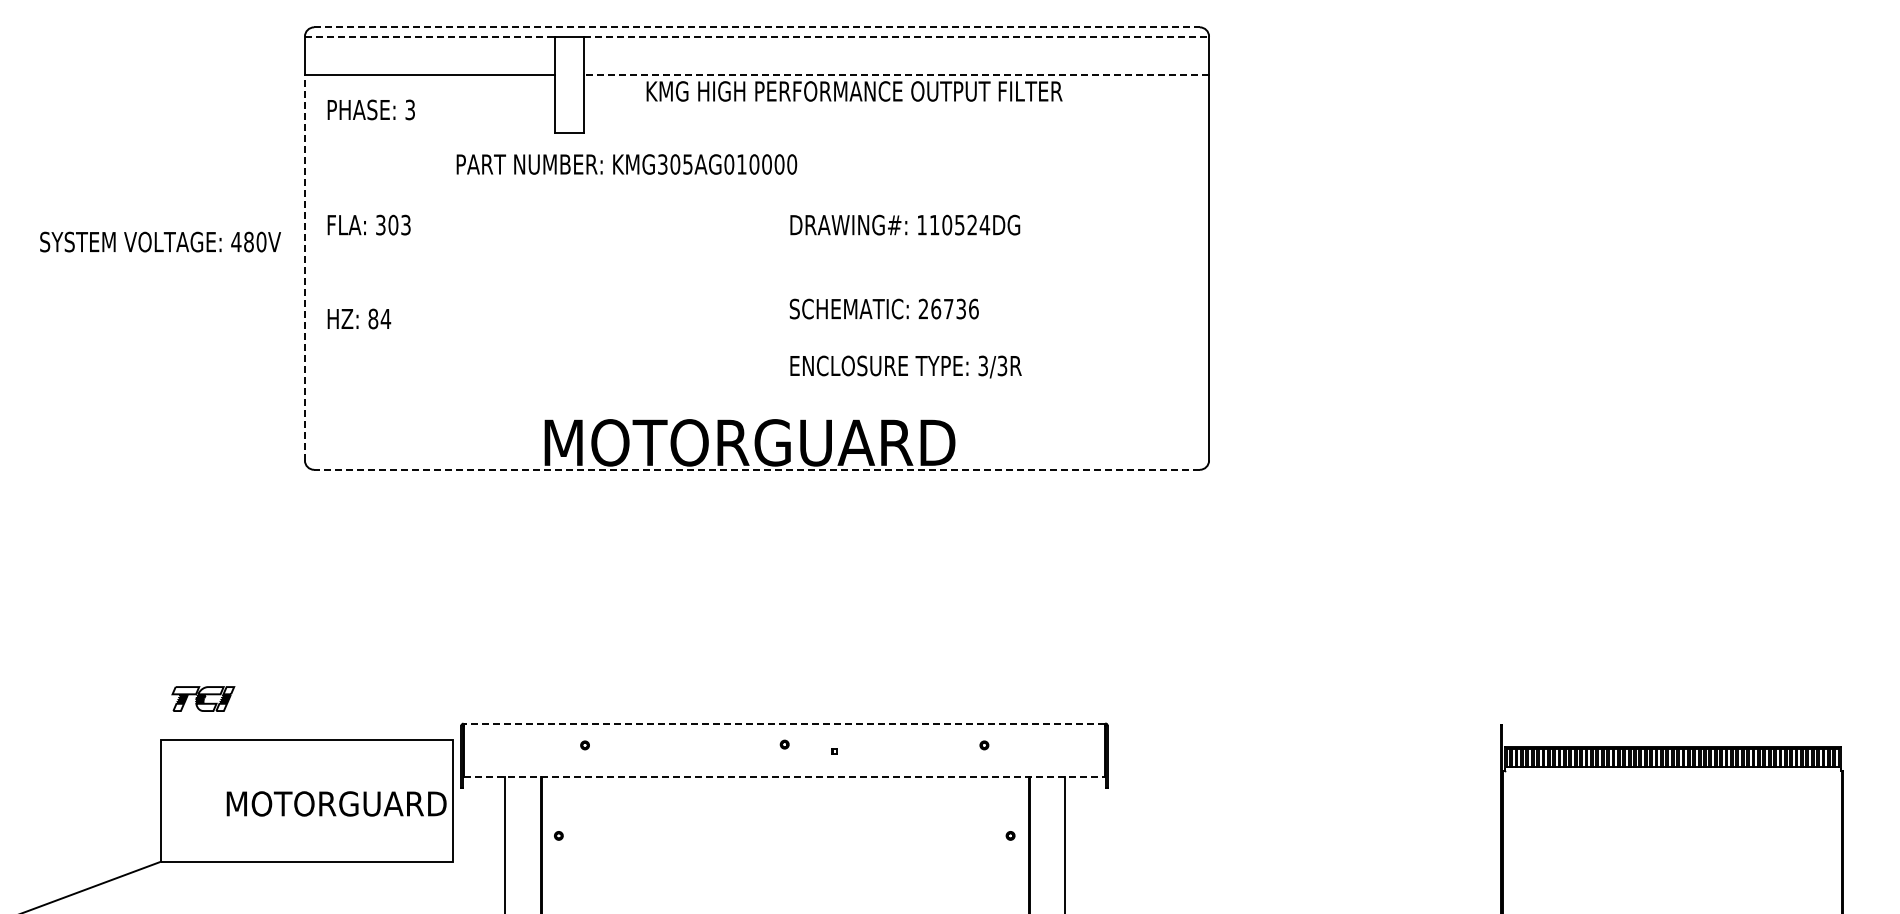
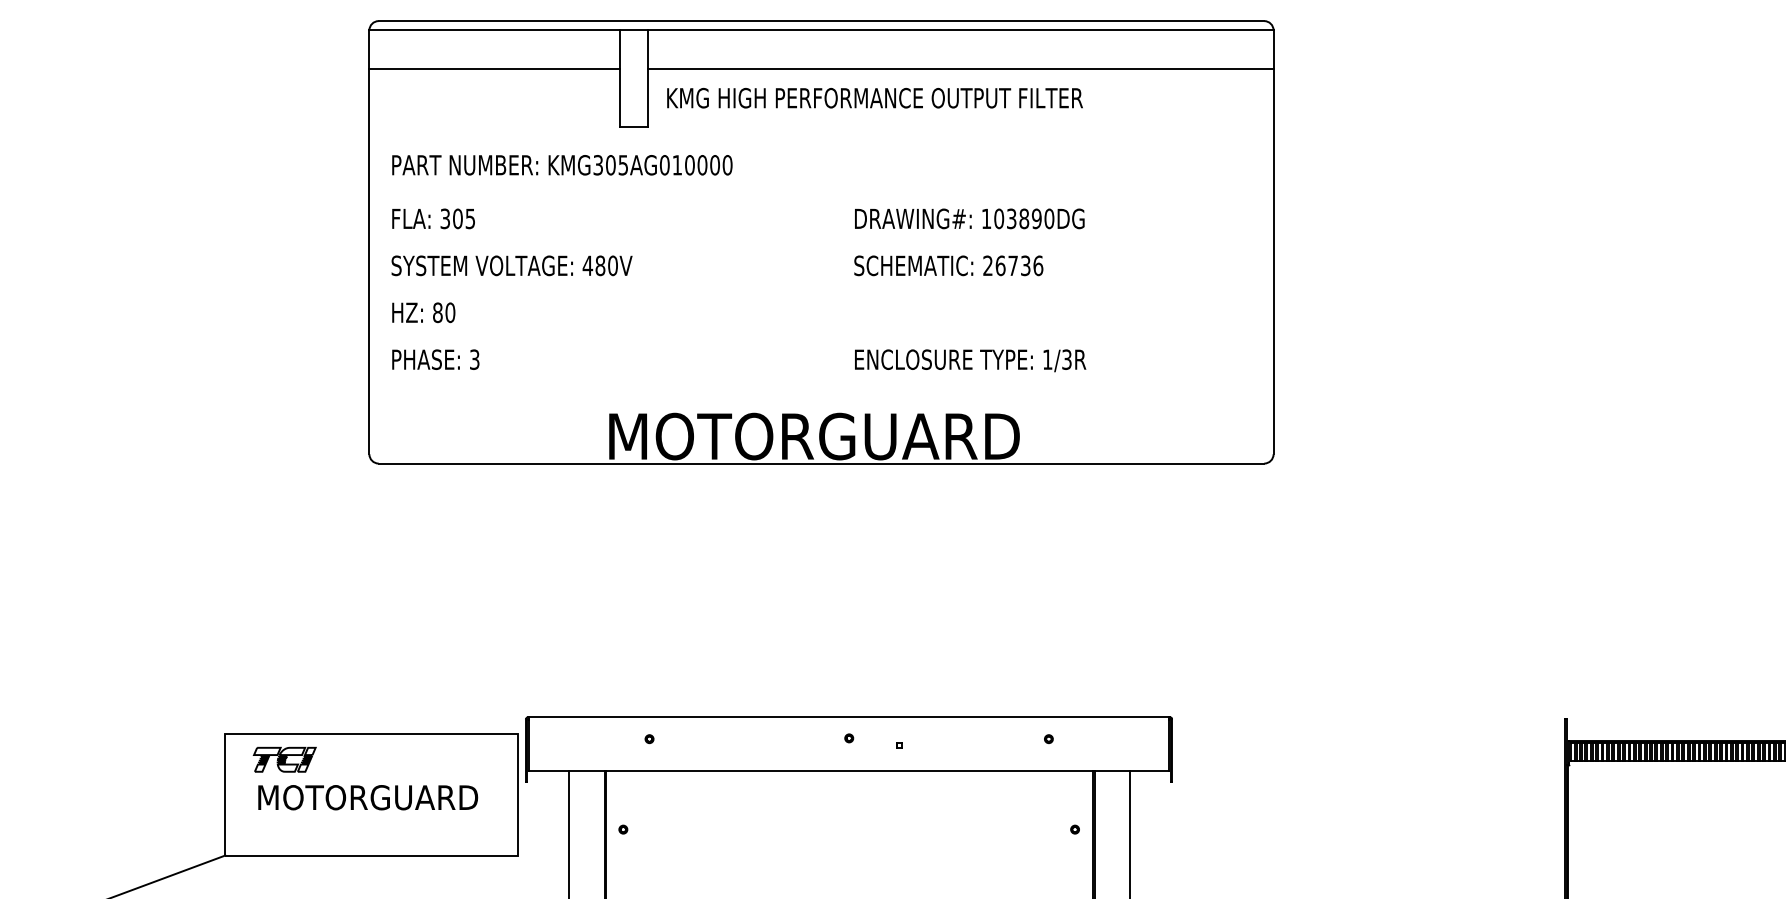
line: (757, 27) -> (821, 21), dashed -> solid
line: (430, 36) -> (494, 30), dashed -> solid
line: (896, 36) -> (960, 30), dashed -> solid
line: (896, 75) -> (960, 69), dashed -> solid
text: (854, 91) -> (874, 98), moved
text: (370, 109) -> (434, 359), moved
text: (626, 164) -> (561, 165), moved
text: (405, 224) -> (469, 218), 303 -> 305
text: (959, 224) -> (1023, 218), 110524DG -> 103890DG
text: (160, 241) -> (511, 265), moved
line: (304, 267) -> (368, 261), dashed -> solid
text: (883, 308) -> (947, 265), moved
text: (385, 318) -> (449, 312), 84 -> 80
text: (982, 365) -> (1046, 359), 3/3R -> 1/3R
line: (757, 469) -> (821, 463), dashed -> solid
part: (203, 698) -> (284, 759), moved
line: (784, 723) -> (848, 717), dashed -> solid
line: (784, 777) -> (848, 771), dashed -> solid
text: (336, 803) -> (367, 797), moved

